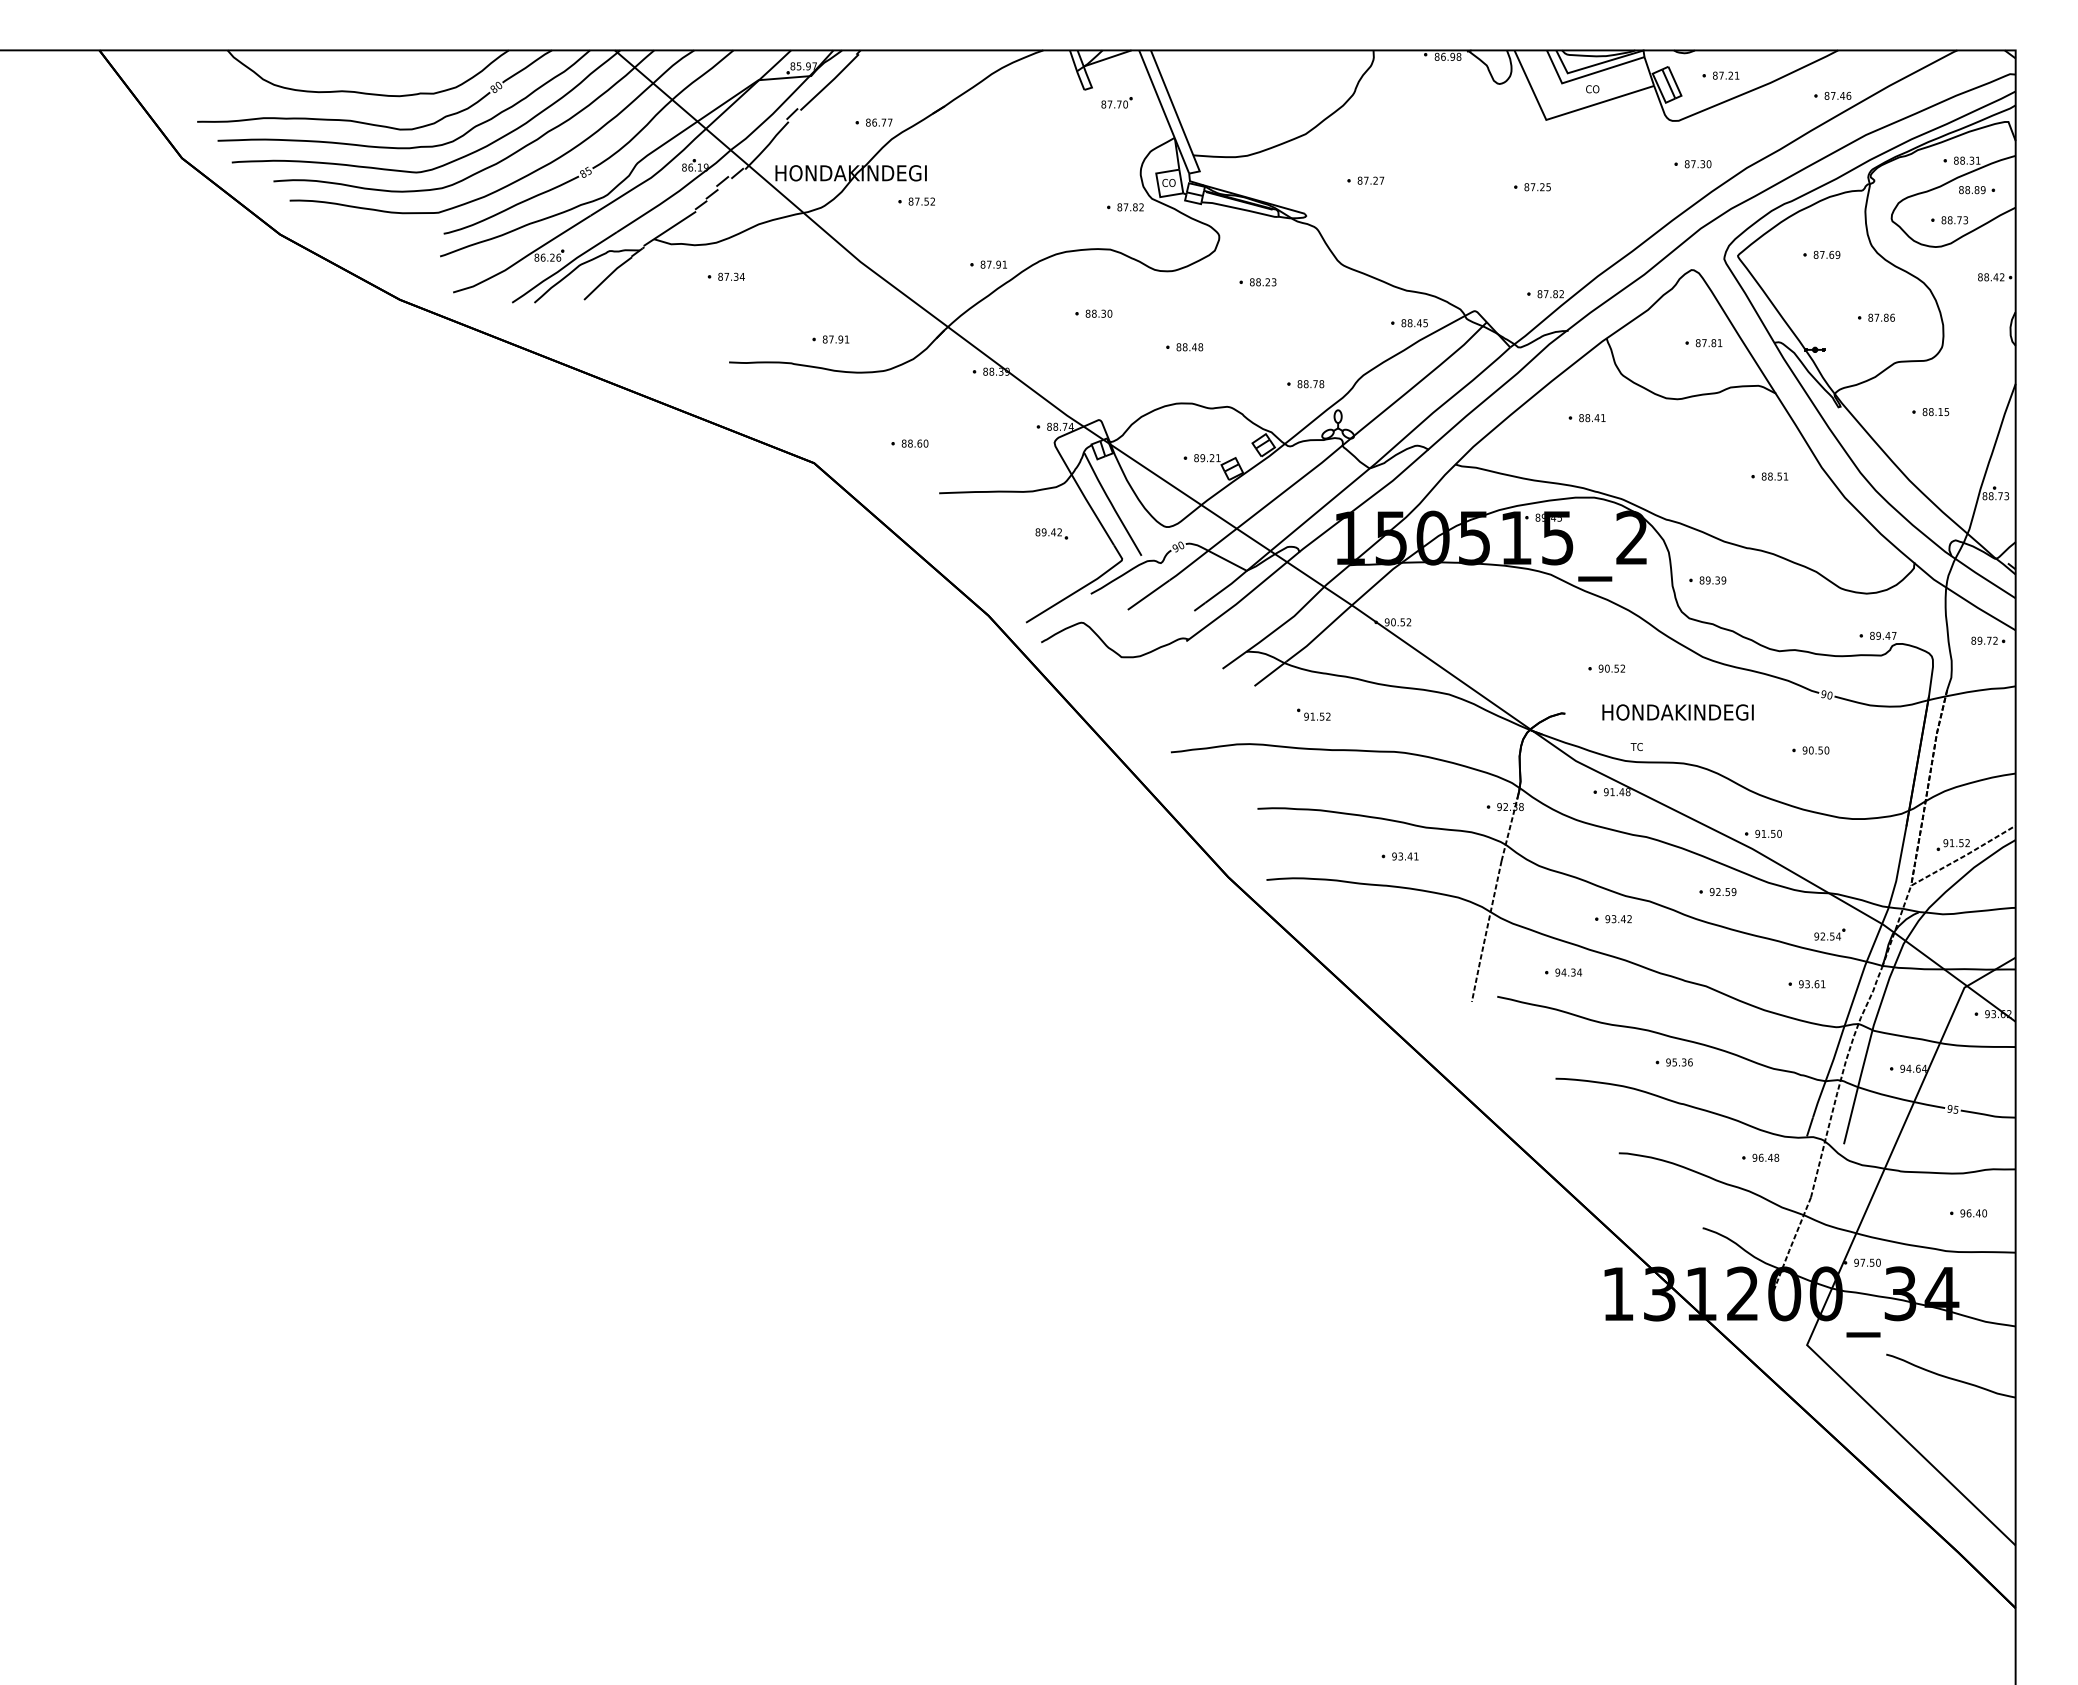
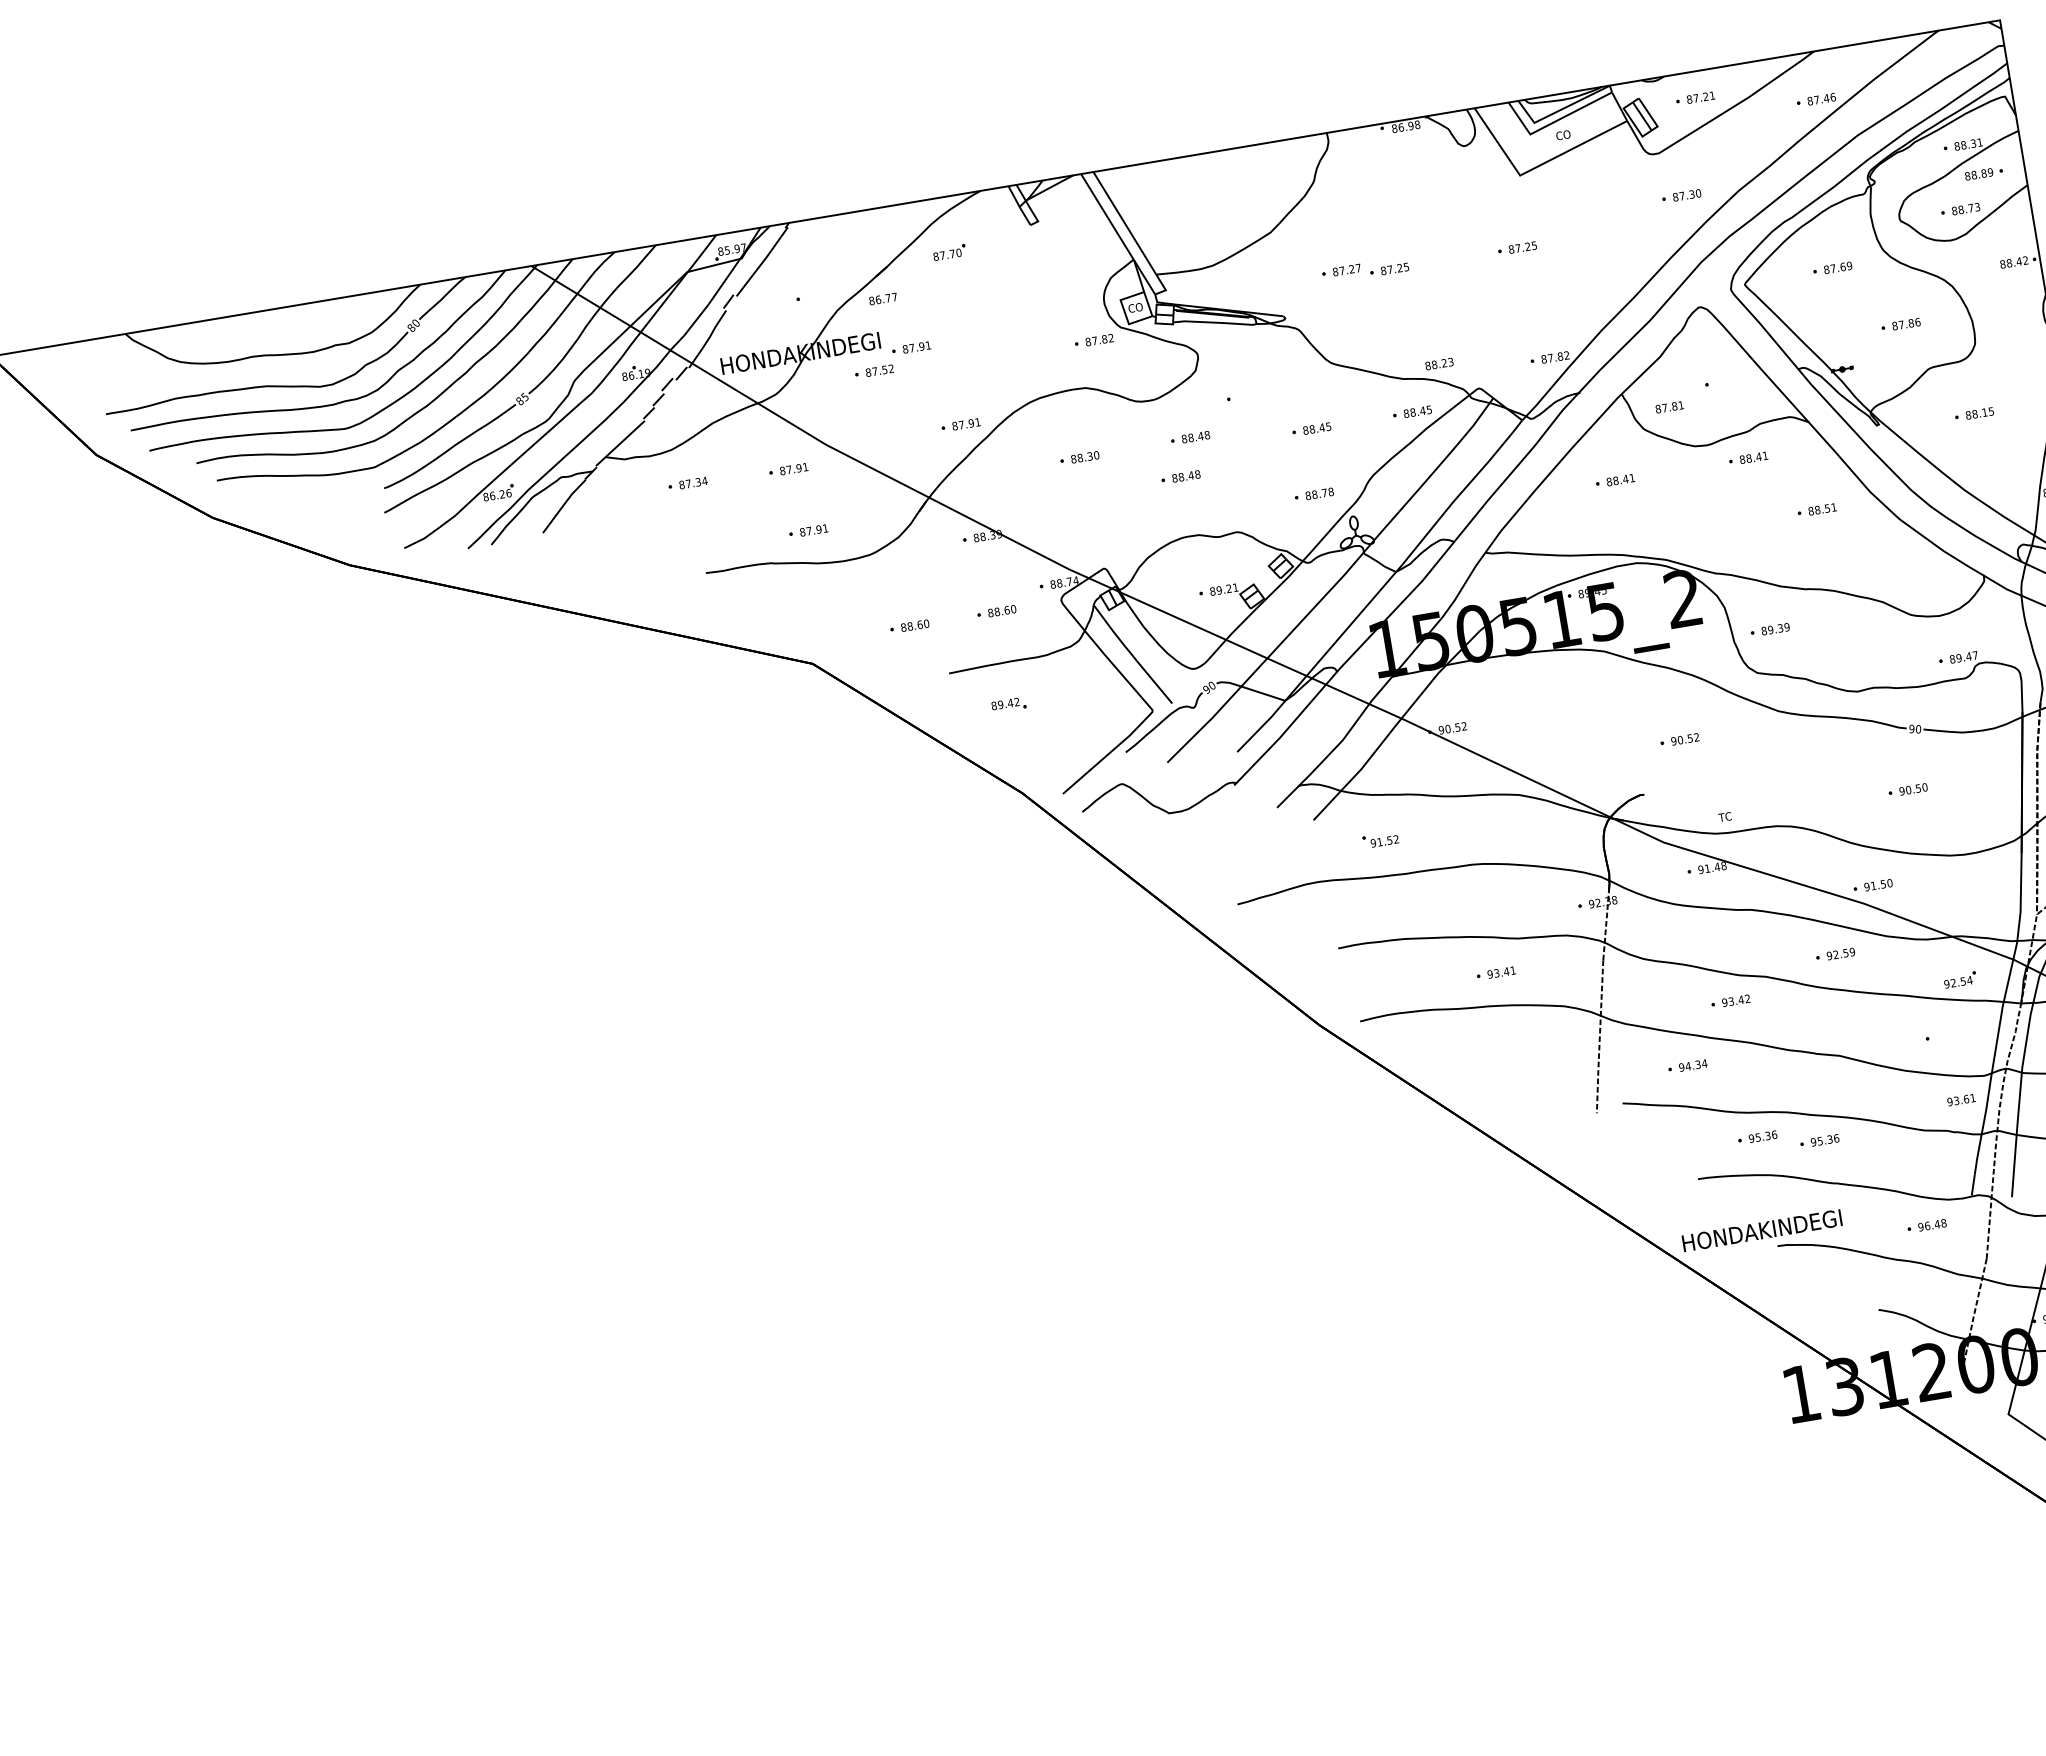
part: (1116, 102) -> (949, 252), moved
text: (879, 122) -> (883, 298), moved
part: (954, 185) -> (911, 348), added
part: (1410, 187) -> (1389, 270), added
part: (821, 279) -> (788, 470), added
text: (1263, 282) -> (1439, 364), moved
part: (1199, 312) -> (1190, 438), added
part: (1313, 323) -> (1311, 429), added
text: (1709, 343) -> (1670, 407), moved
part: (1713, 418) -> (1747, 459), added
part: (992, 443) -> (996, 611), added
part: (1051, 533) -> (1008, 704), moved
text: (1677, 712) -> (1761, 1230), moved
text: (1812, 984) -> (1961, 1100), moved
part: (1616, 1049) -> (1756, 1137), added

